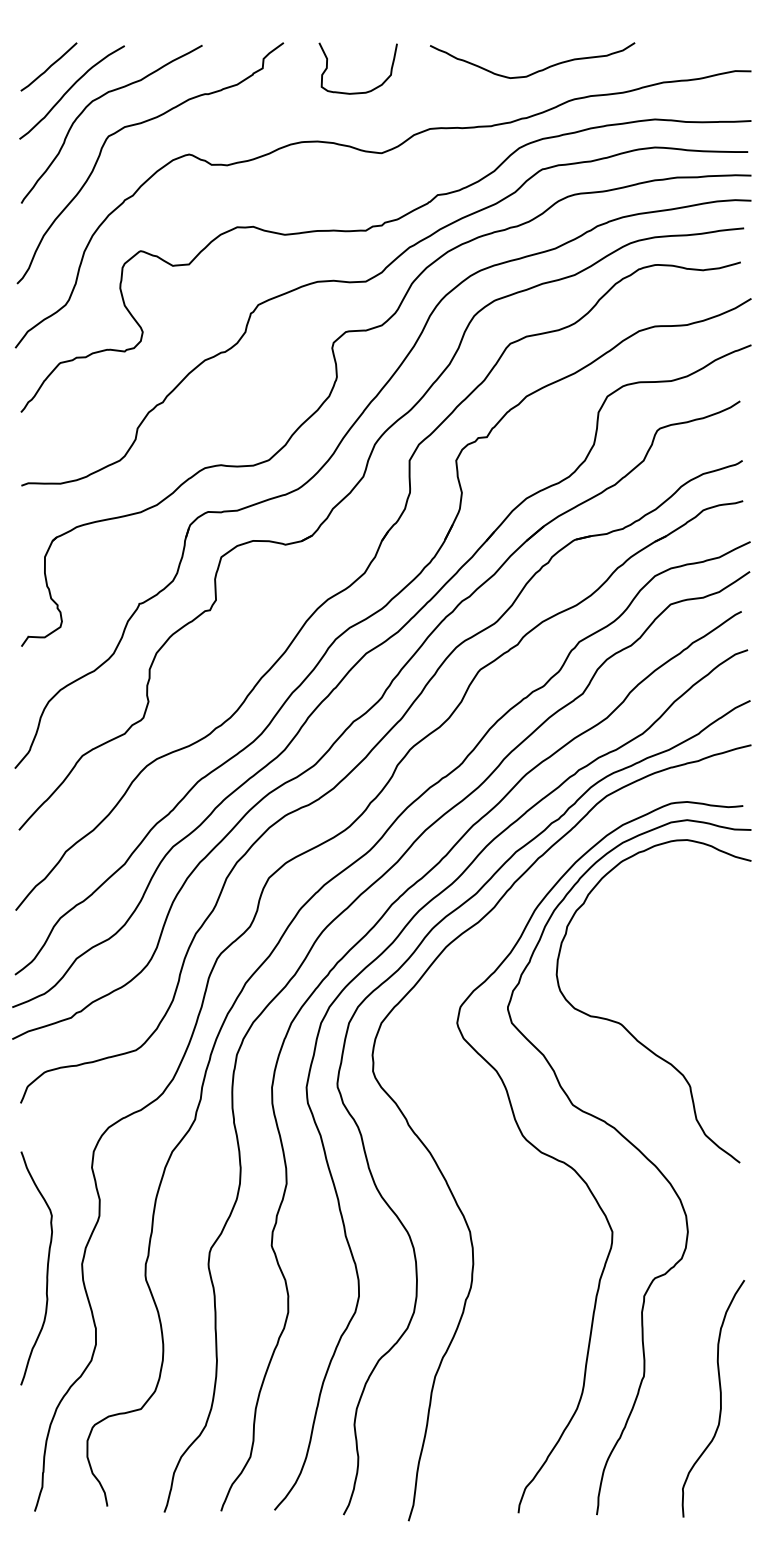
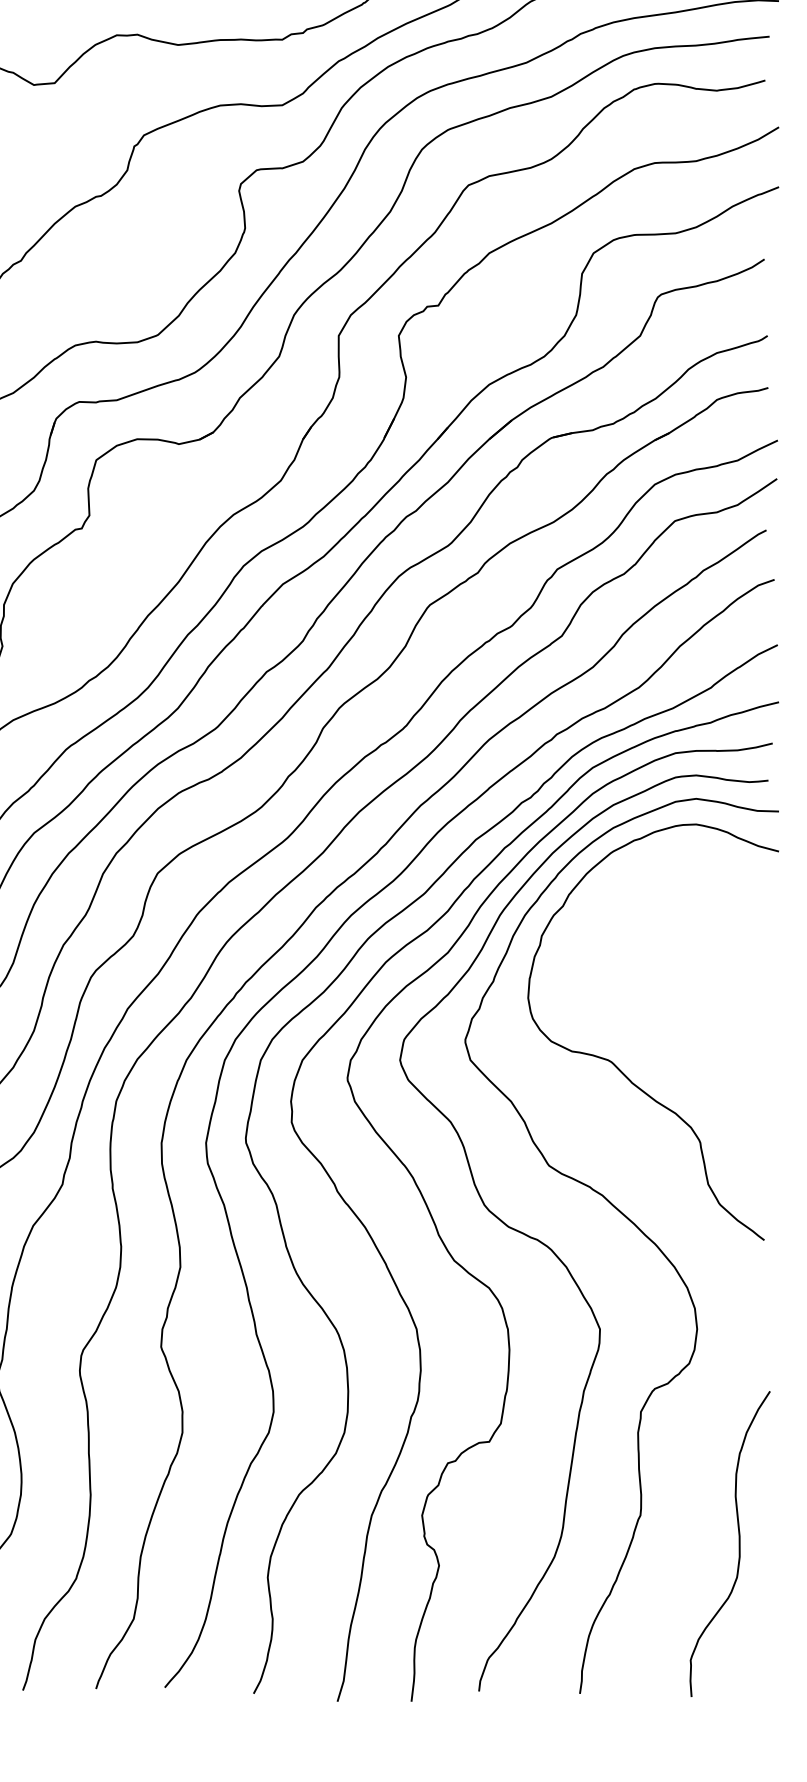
curve: (527, 1199) -> (490, 1287), added

